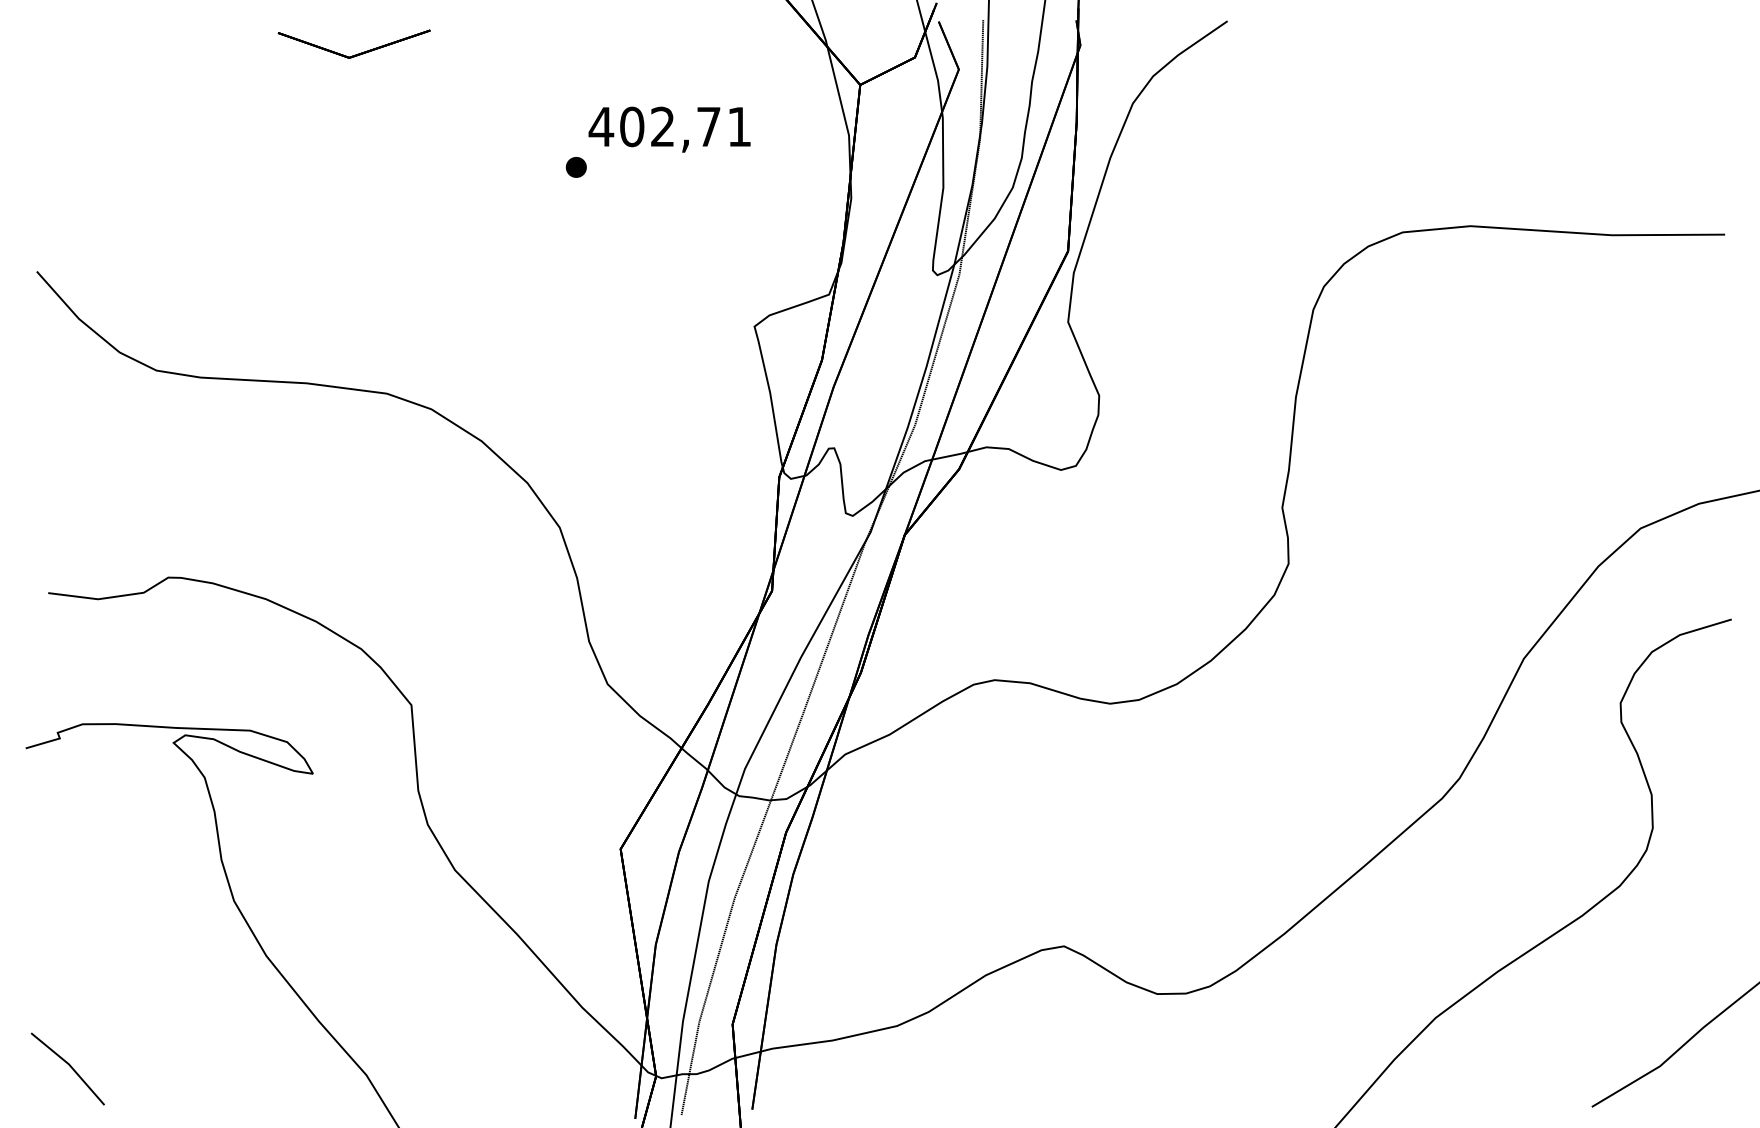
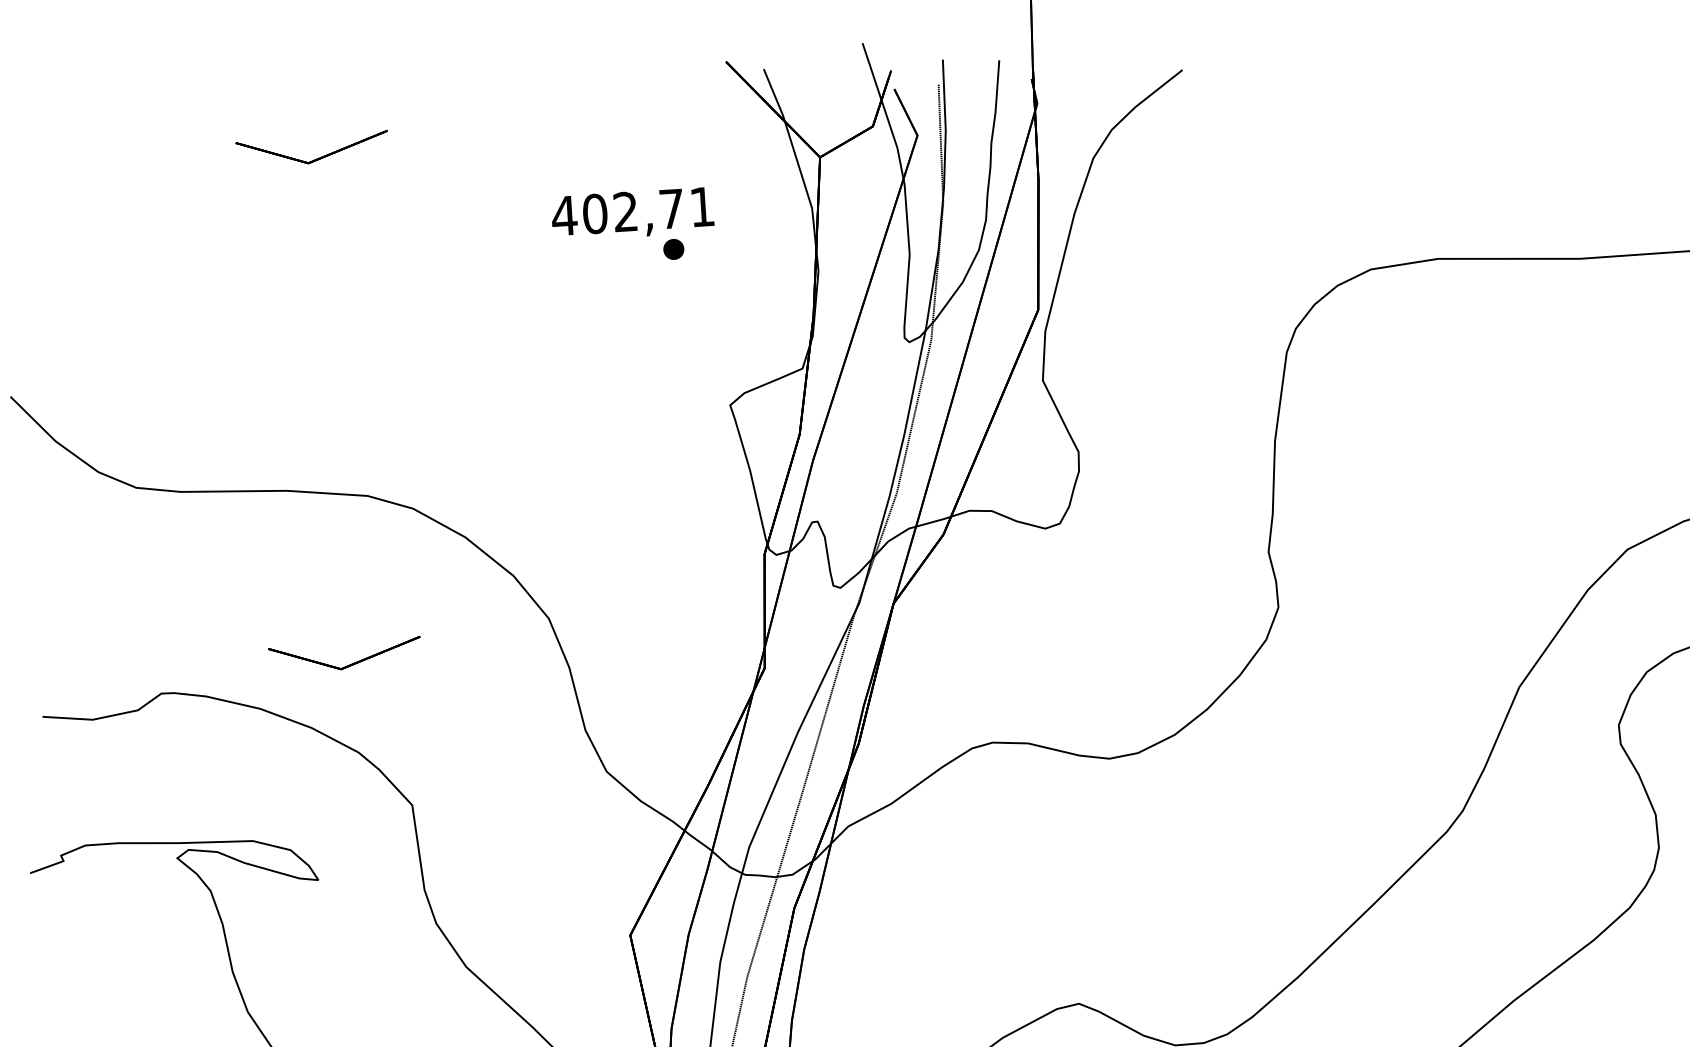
part: (575, 167) -> (672, 249), moved
part: (358, 560) -> (350, 664), added

